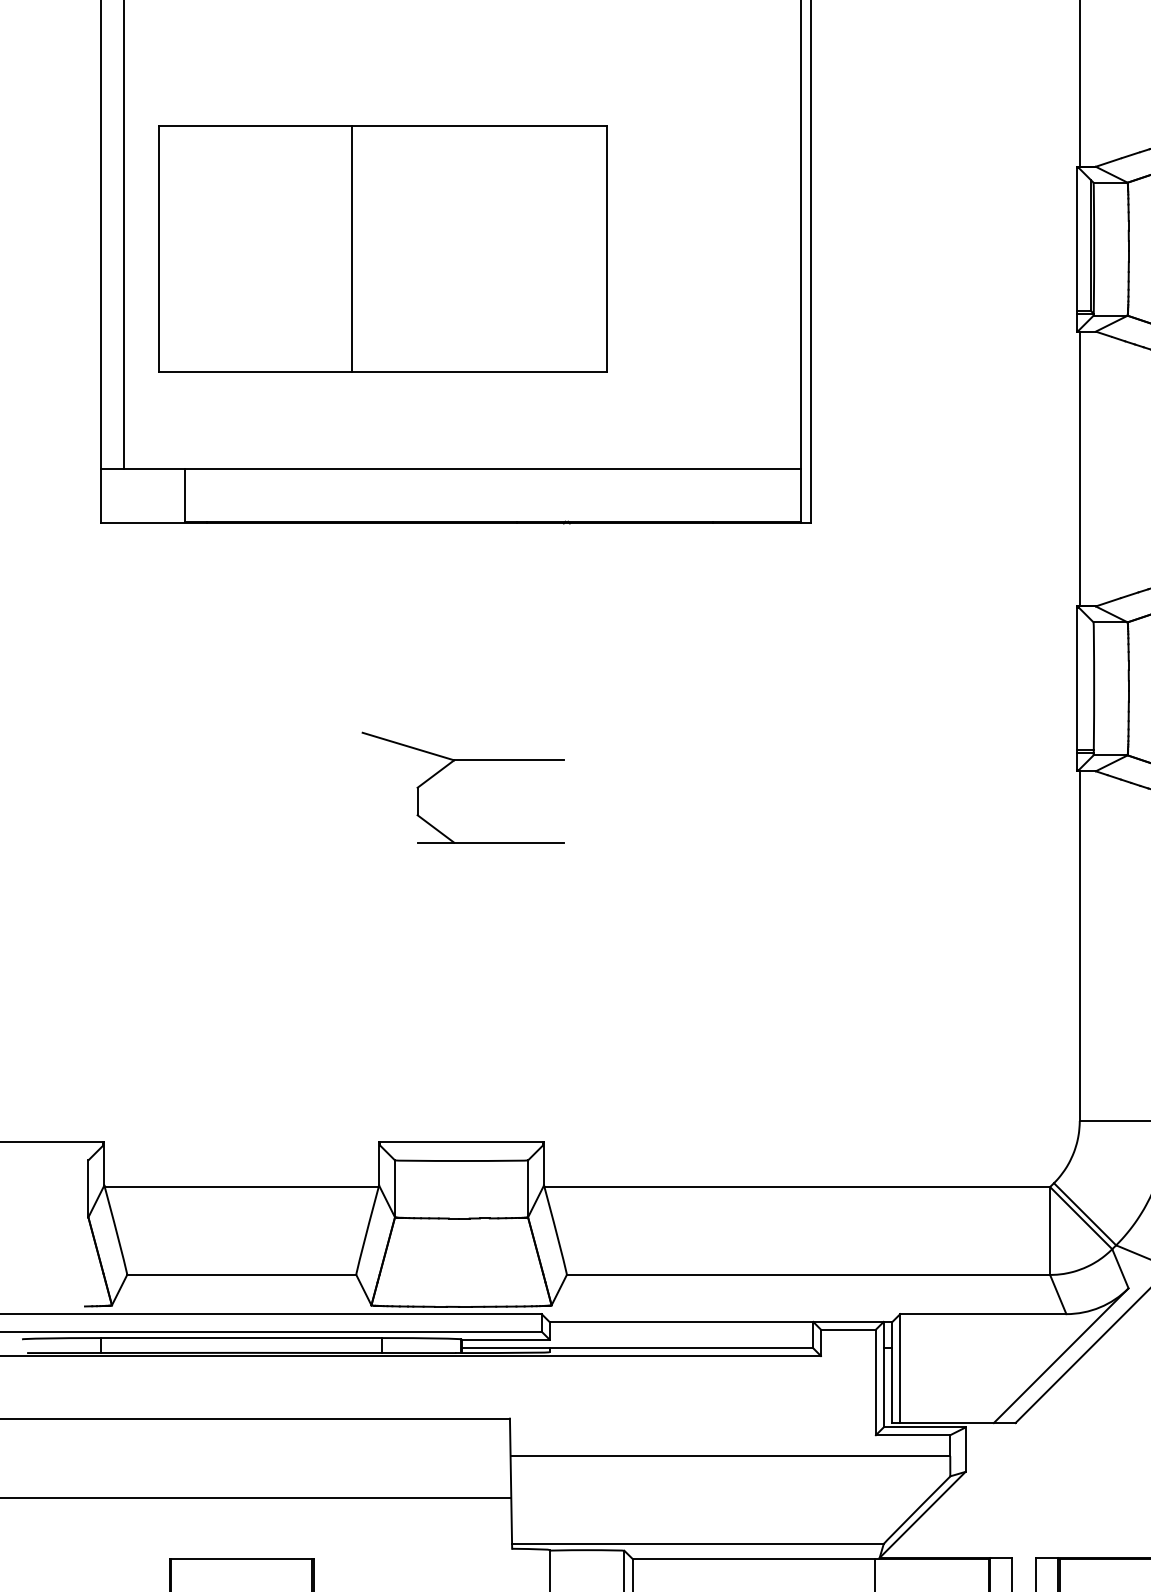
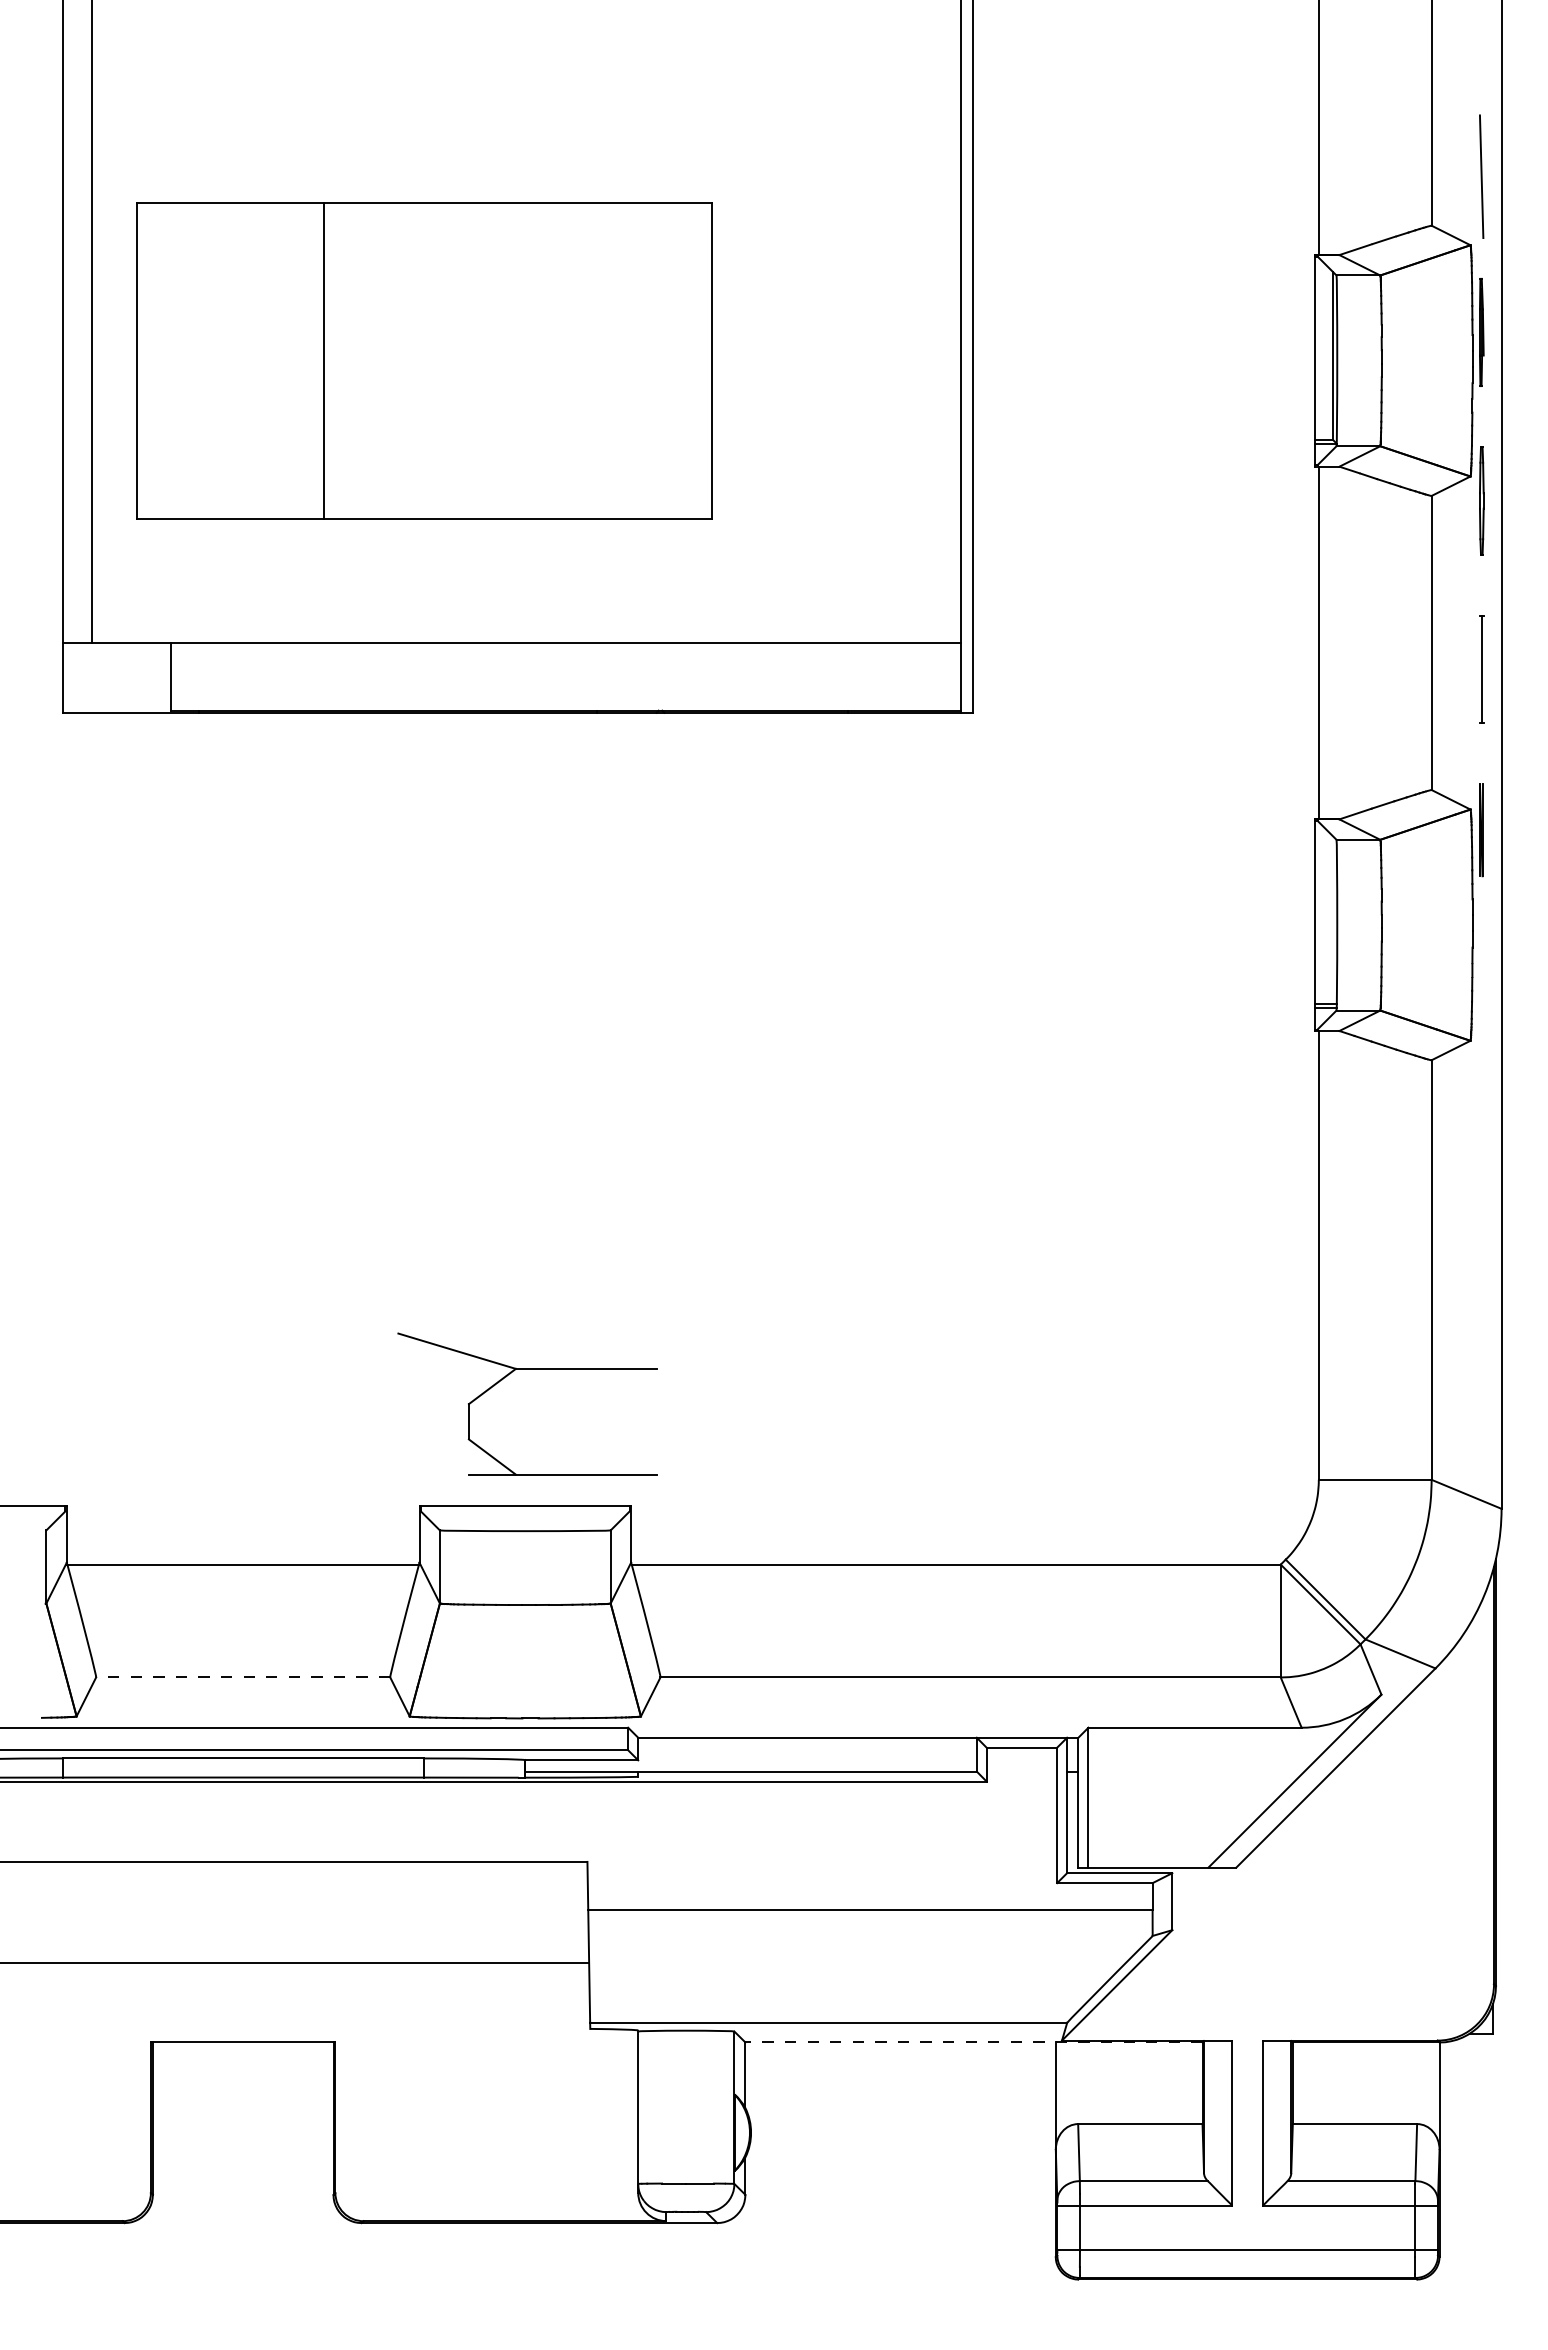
line: (351, 248) -> (323, 360), moved
part: (446, 767) -> (506, 1377), moved
line: (241, 1274) -> (242, 1677), solid -> dashed
line: (811, 1559) -> (974, 2042), solid -> dashed

